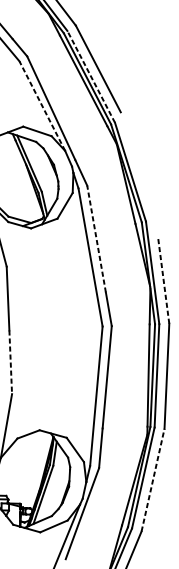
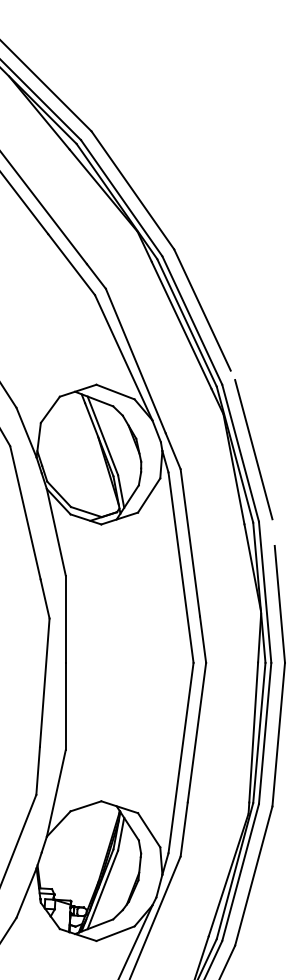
line: (91, 76) -> (192, 320), dashed -> solid
line: (42, 105) -> (123, 357), dashed -> solid
line: (139, 169) -> (253, 449), added
line: (96, 238) -> (190, 542), dashed -> solid
line: (163, 281) -> (279, 604), dashed -> solid
line: (10, 362) -> (65, 706), dashed -> solid
line: (152, 479) -> (253, 875), dashed -> solid

